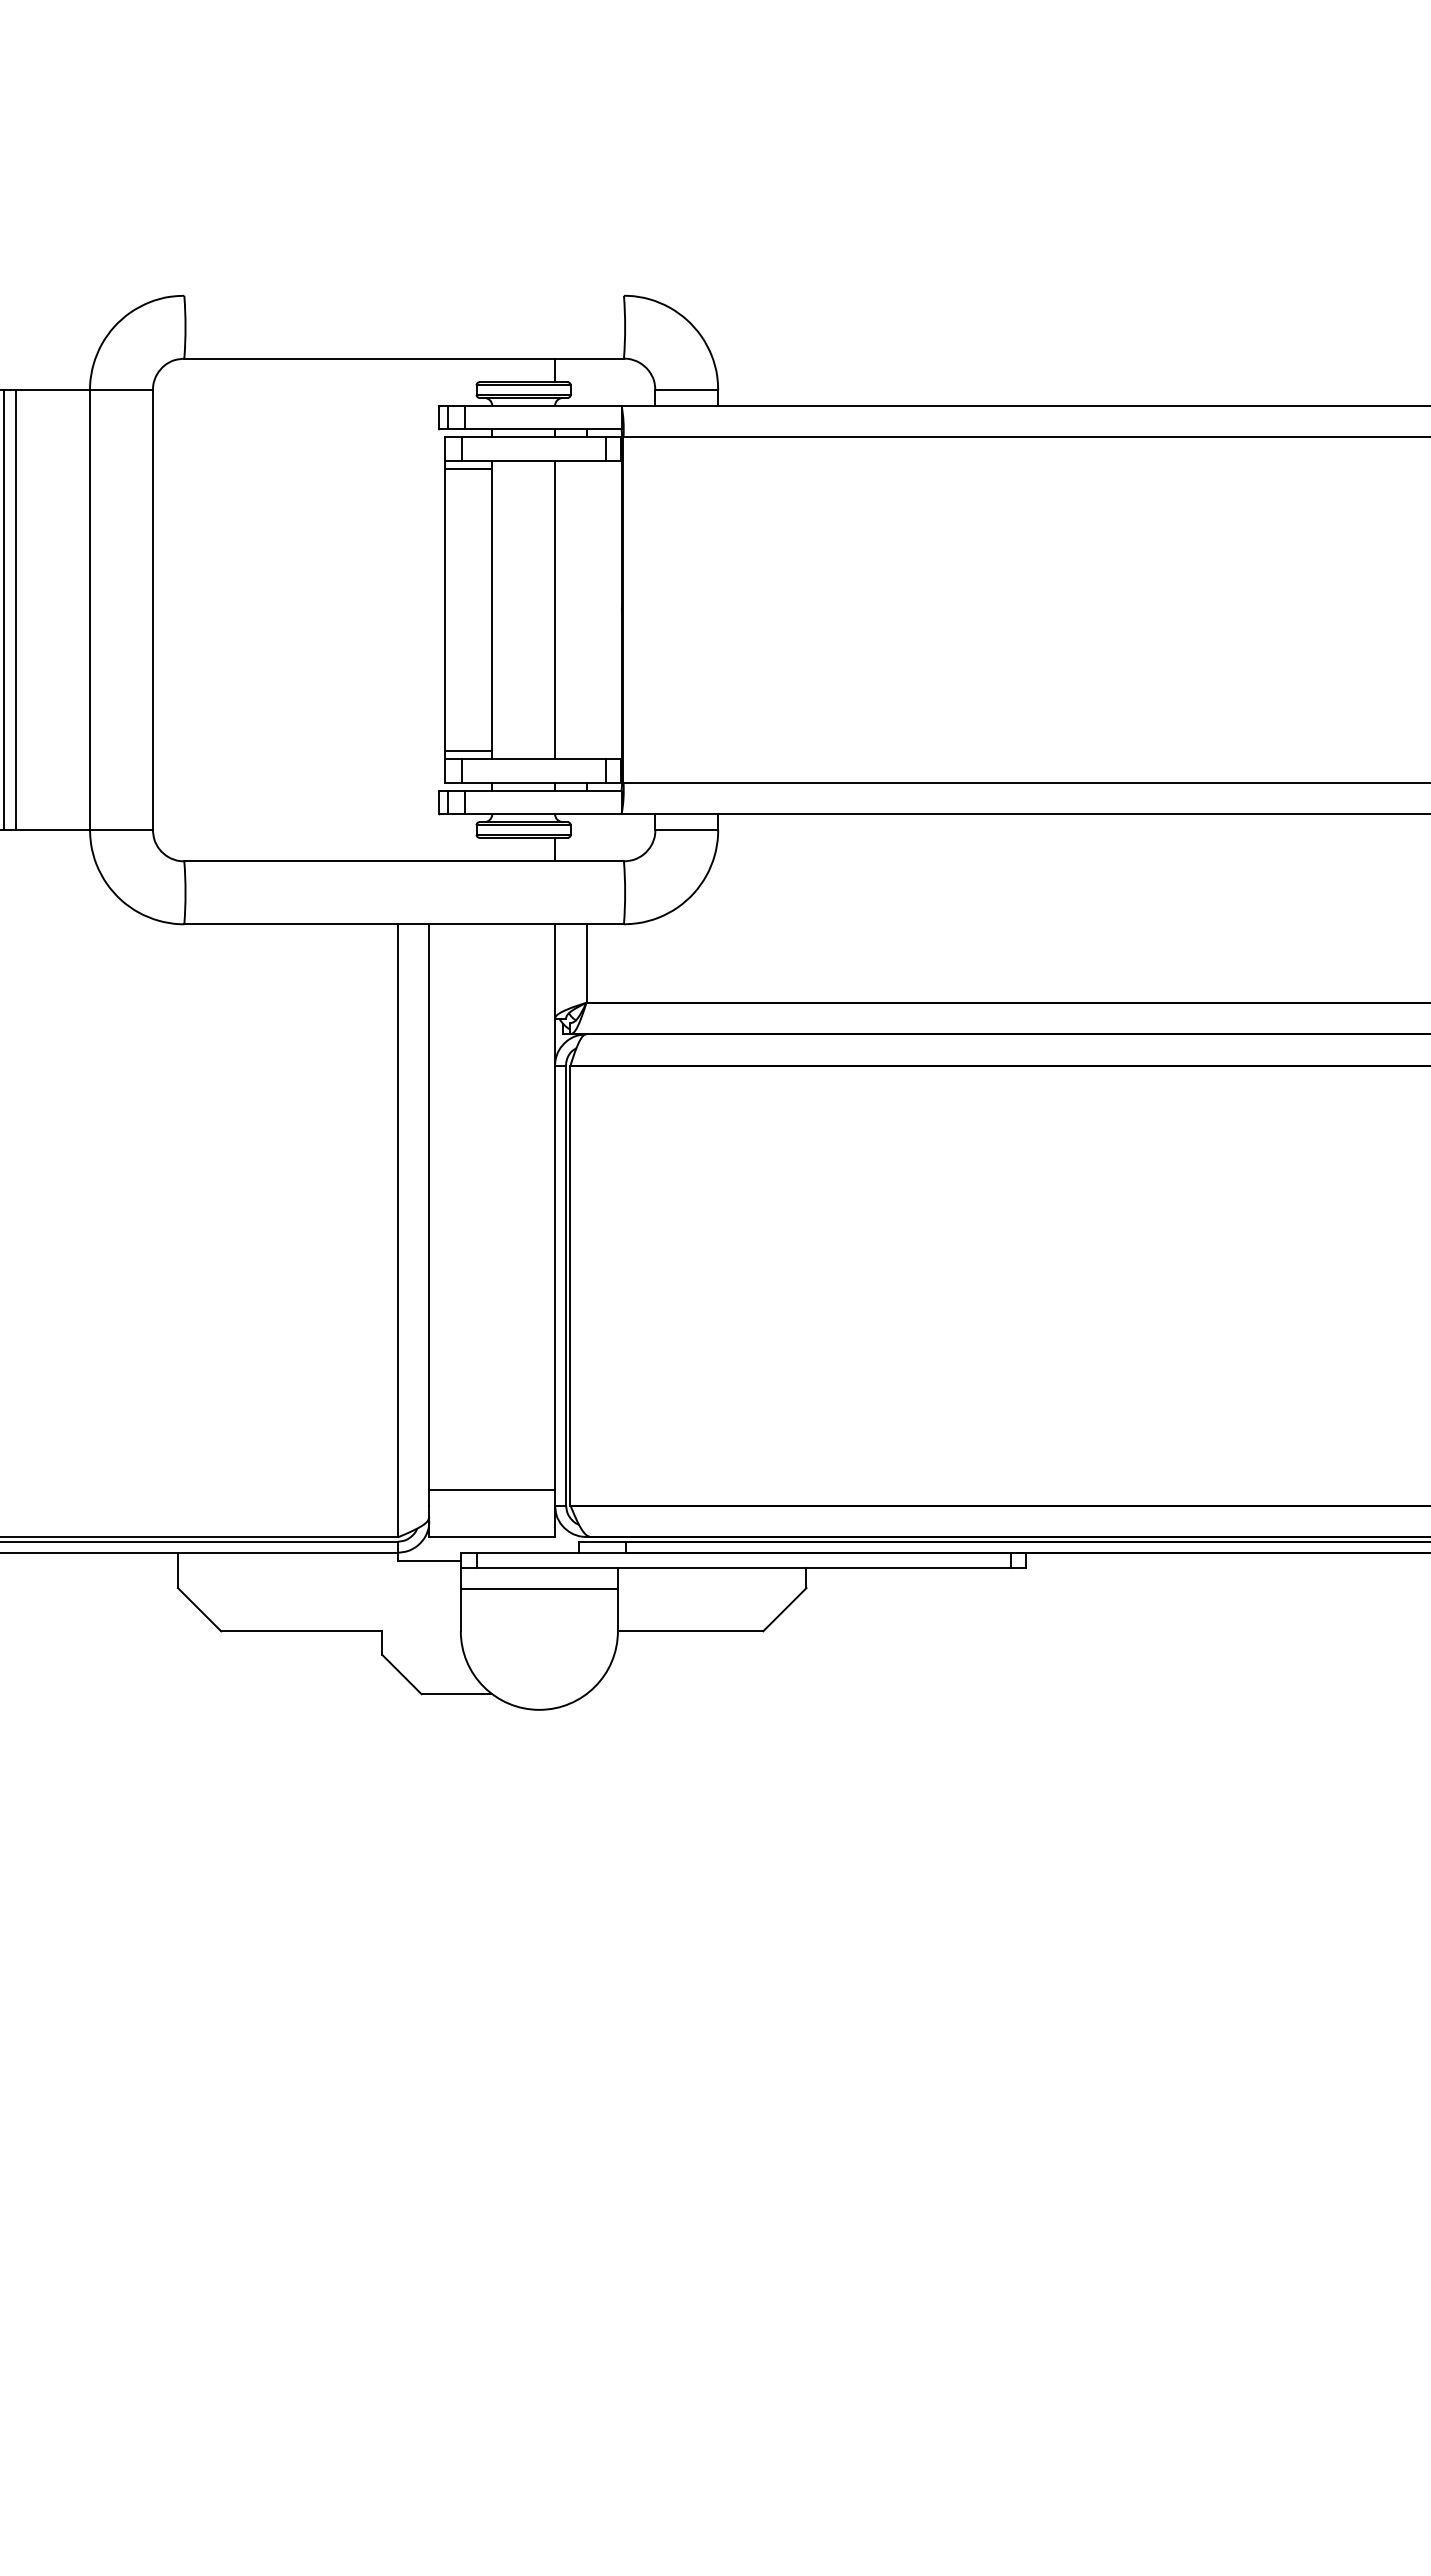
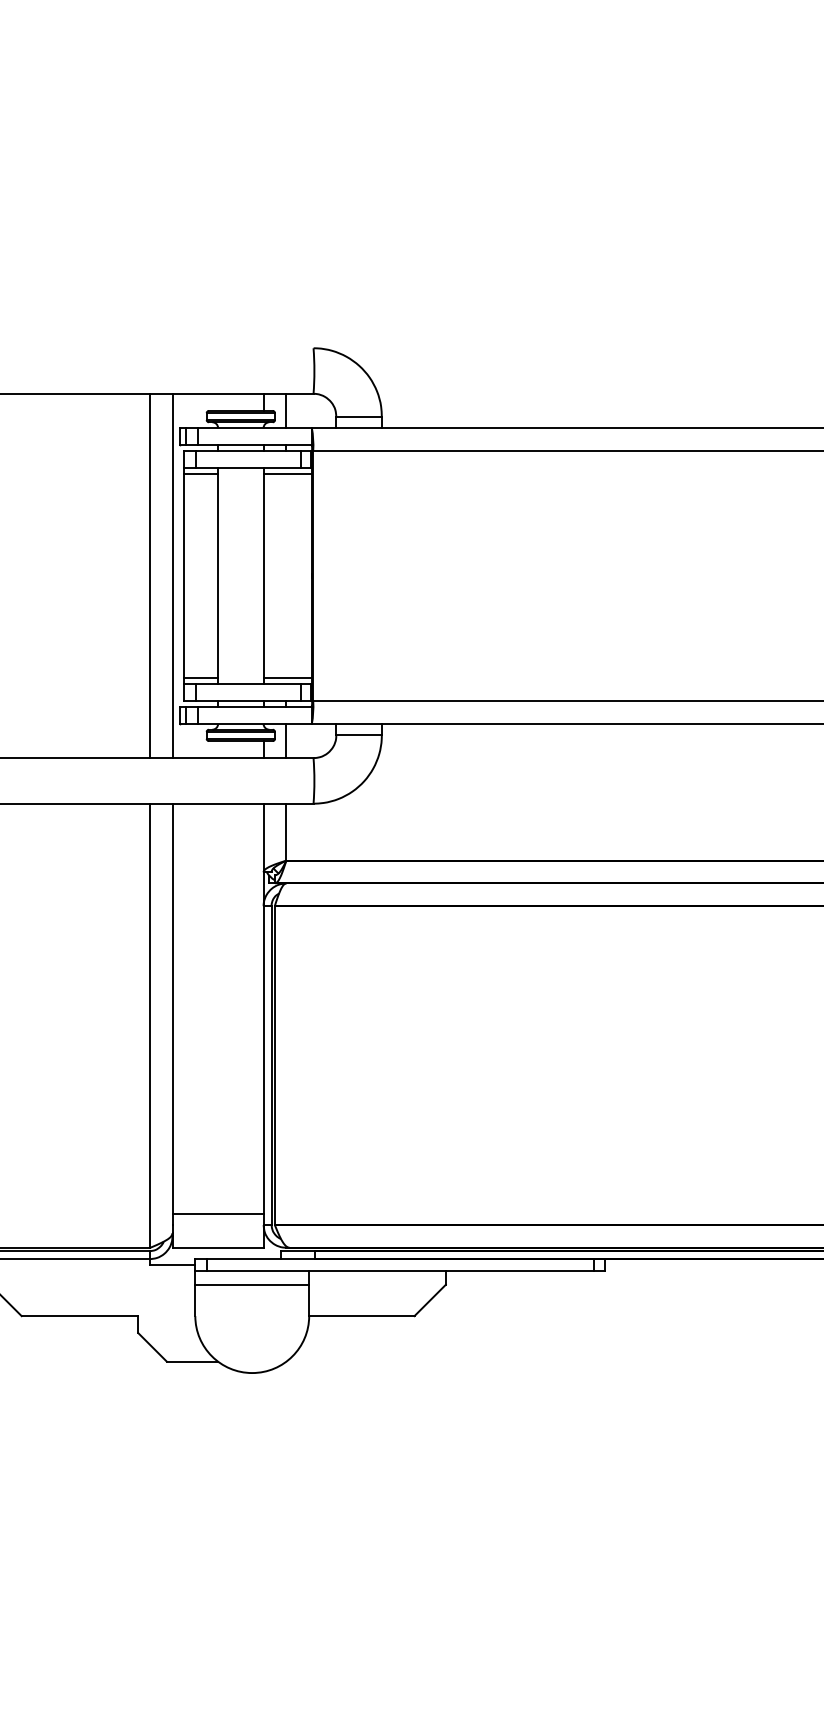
line: (586, 381) -> (286, 410), added
line: (588, 468) -> (287, 473), added
line: (397, 609) -> (149, 575), added
line: (429, 609) -> (172, 575), added
line: (588, 751) -> (287, 678), added
line: (586, 837) -> (286, 740), added

